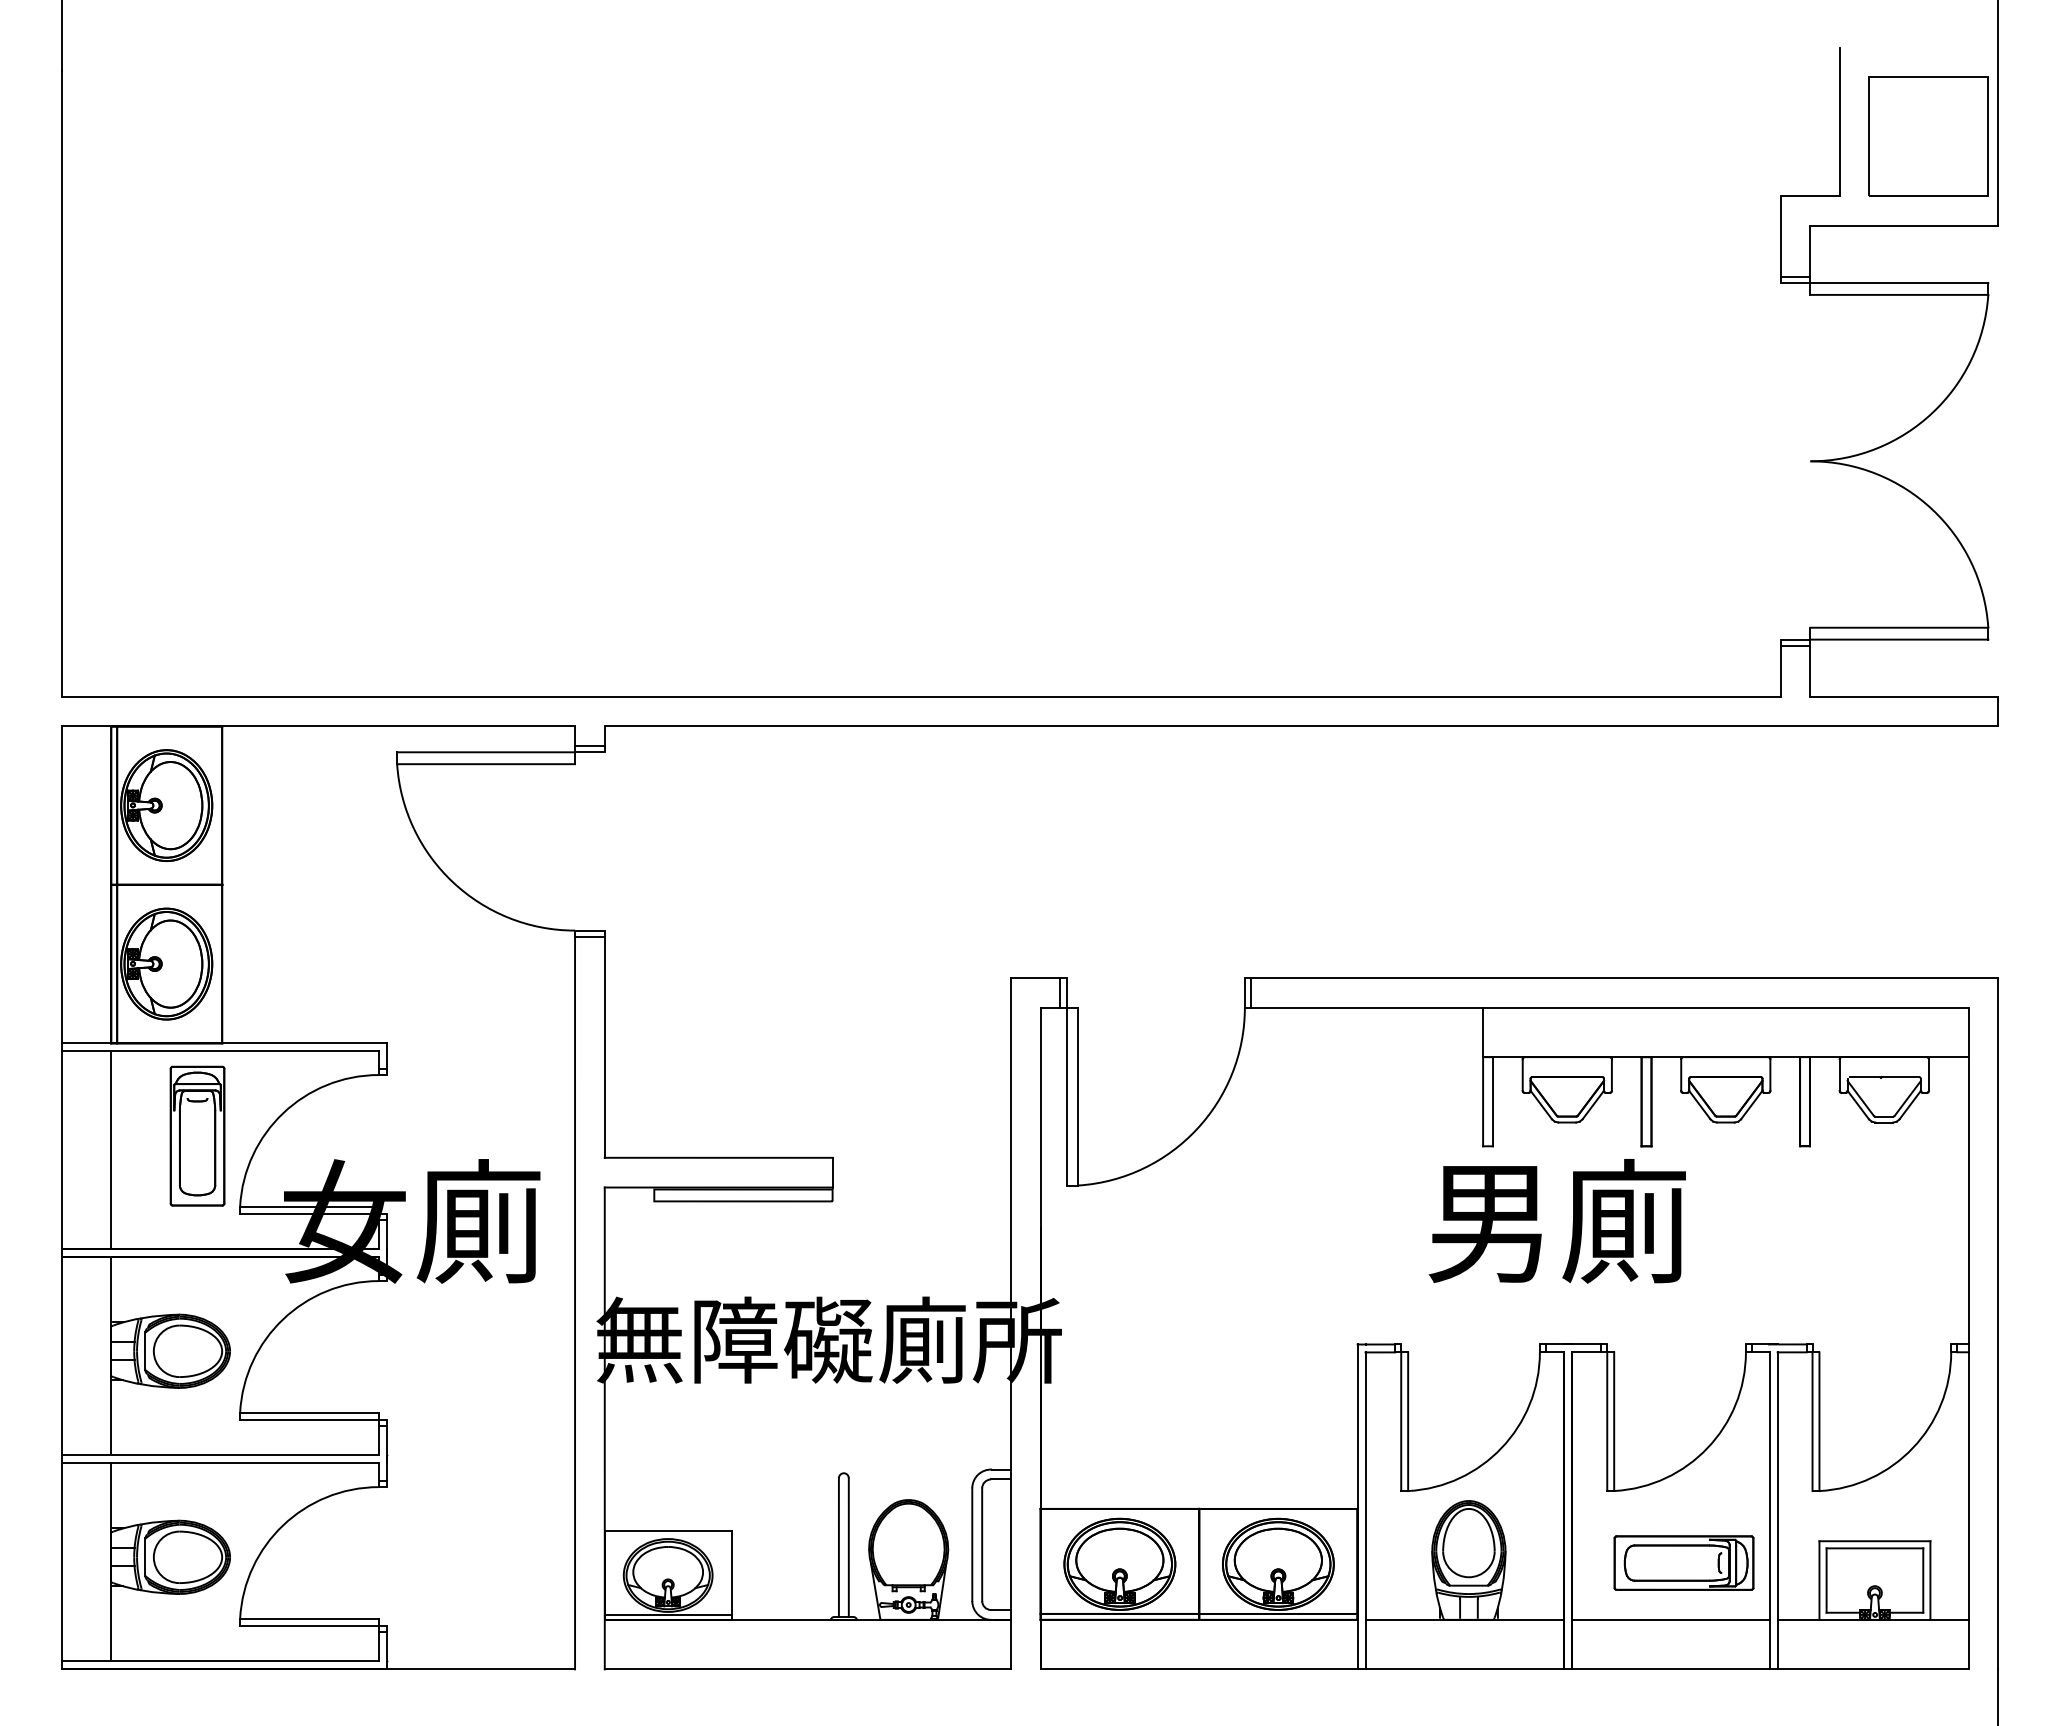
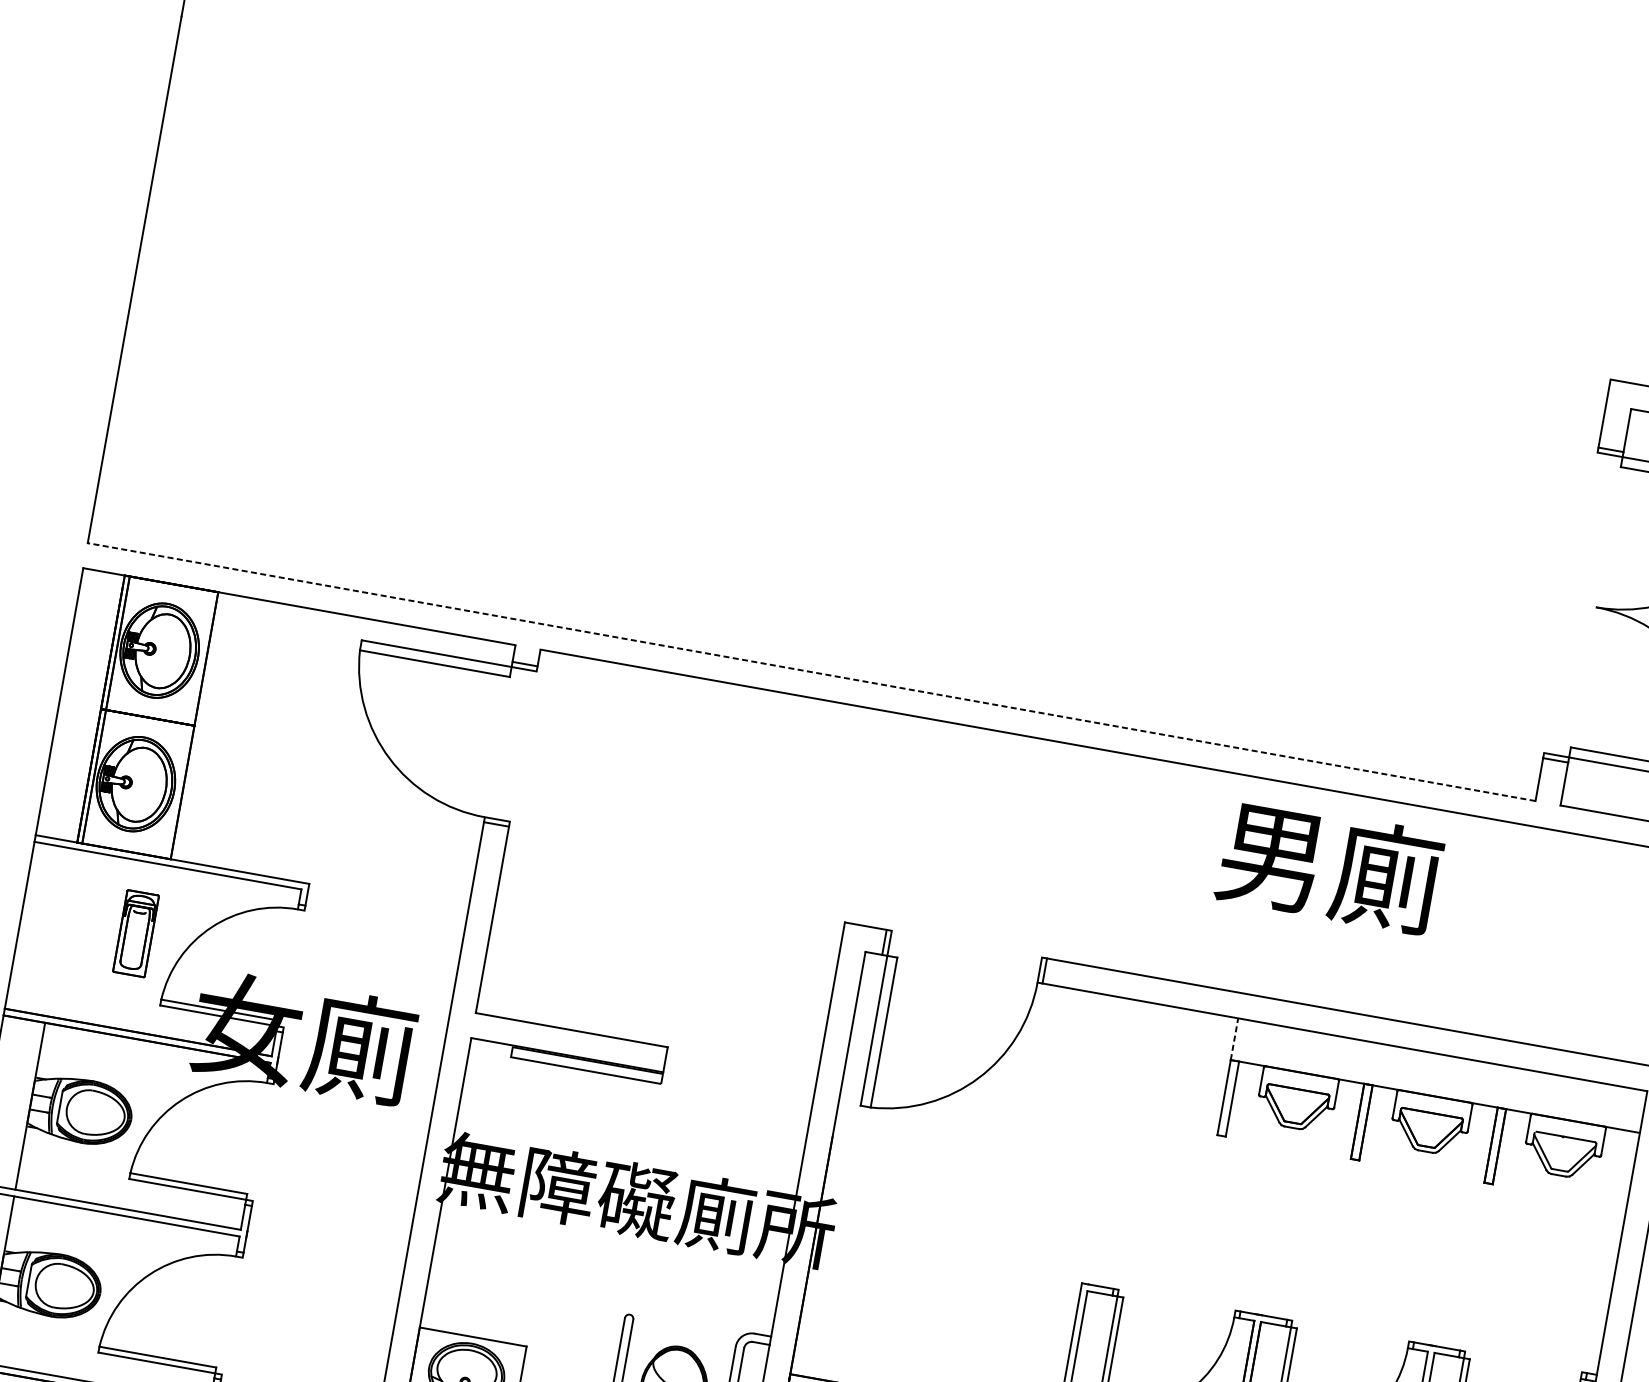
line: (920, 696) -> (811, 671), solid -> dashed
line: (1483, 1032) -> (1234, 1039), solid -> dashed
part: (197, 1135) -> (136, 933), size x0.7
line: (111, 1150) -> (61, 932), removed
text: (1556, 1221) -> (1329, 866), moved

